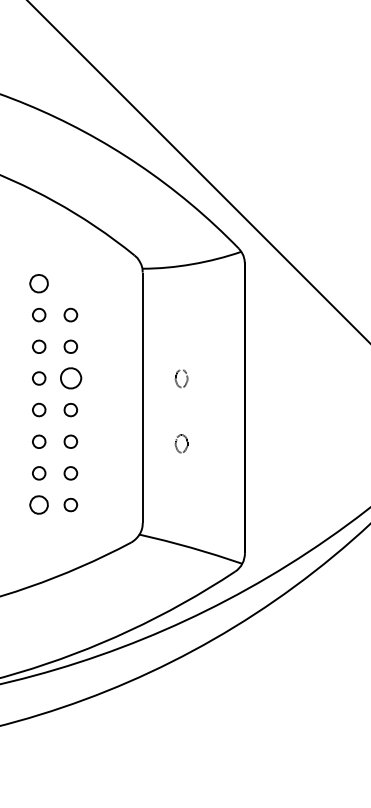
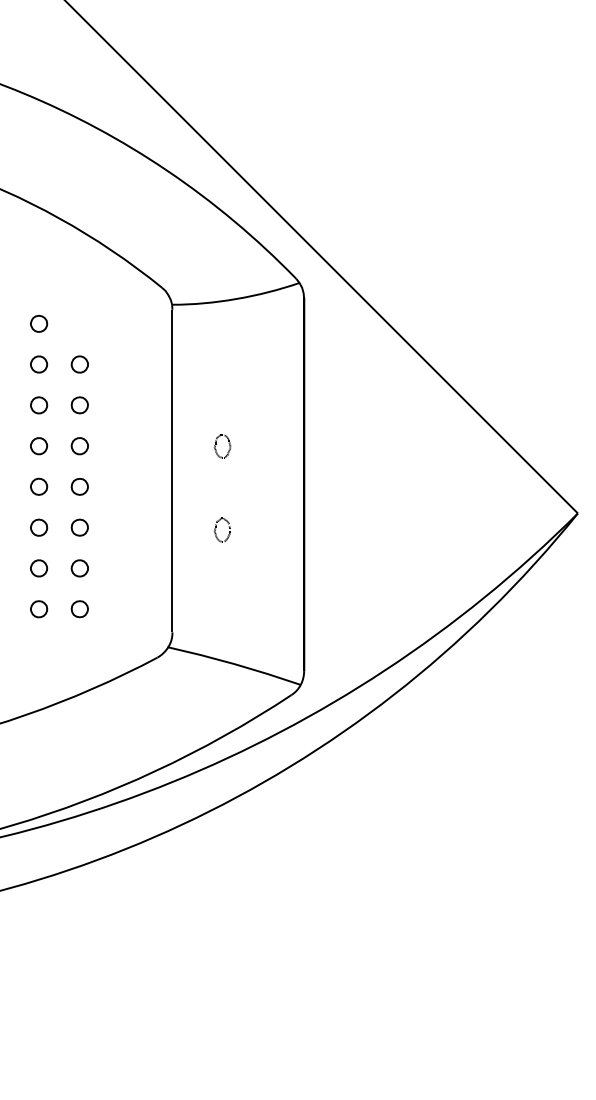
part: (39, 283) -> (39, 323), size x0.71
part: (70, 378) -> (79, 446), size x0.62
part: (39, 505) -> (39, 609), size x0.71

